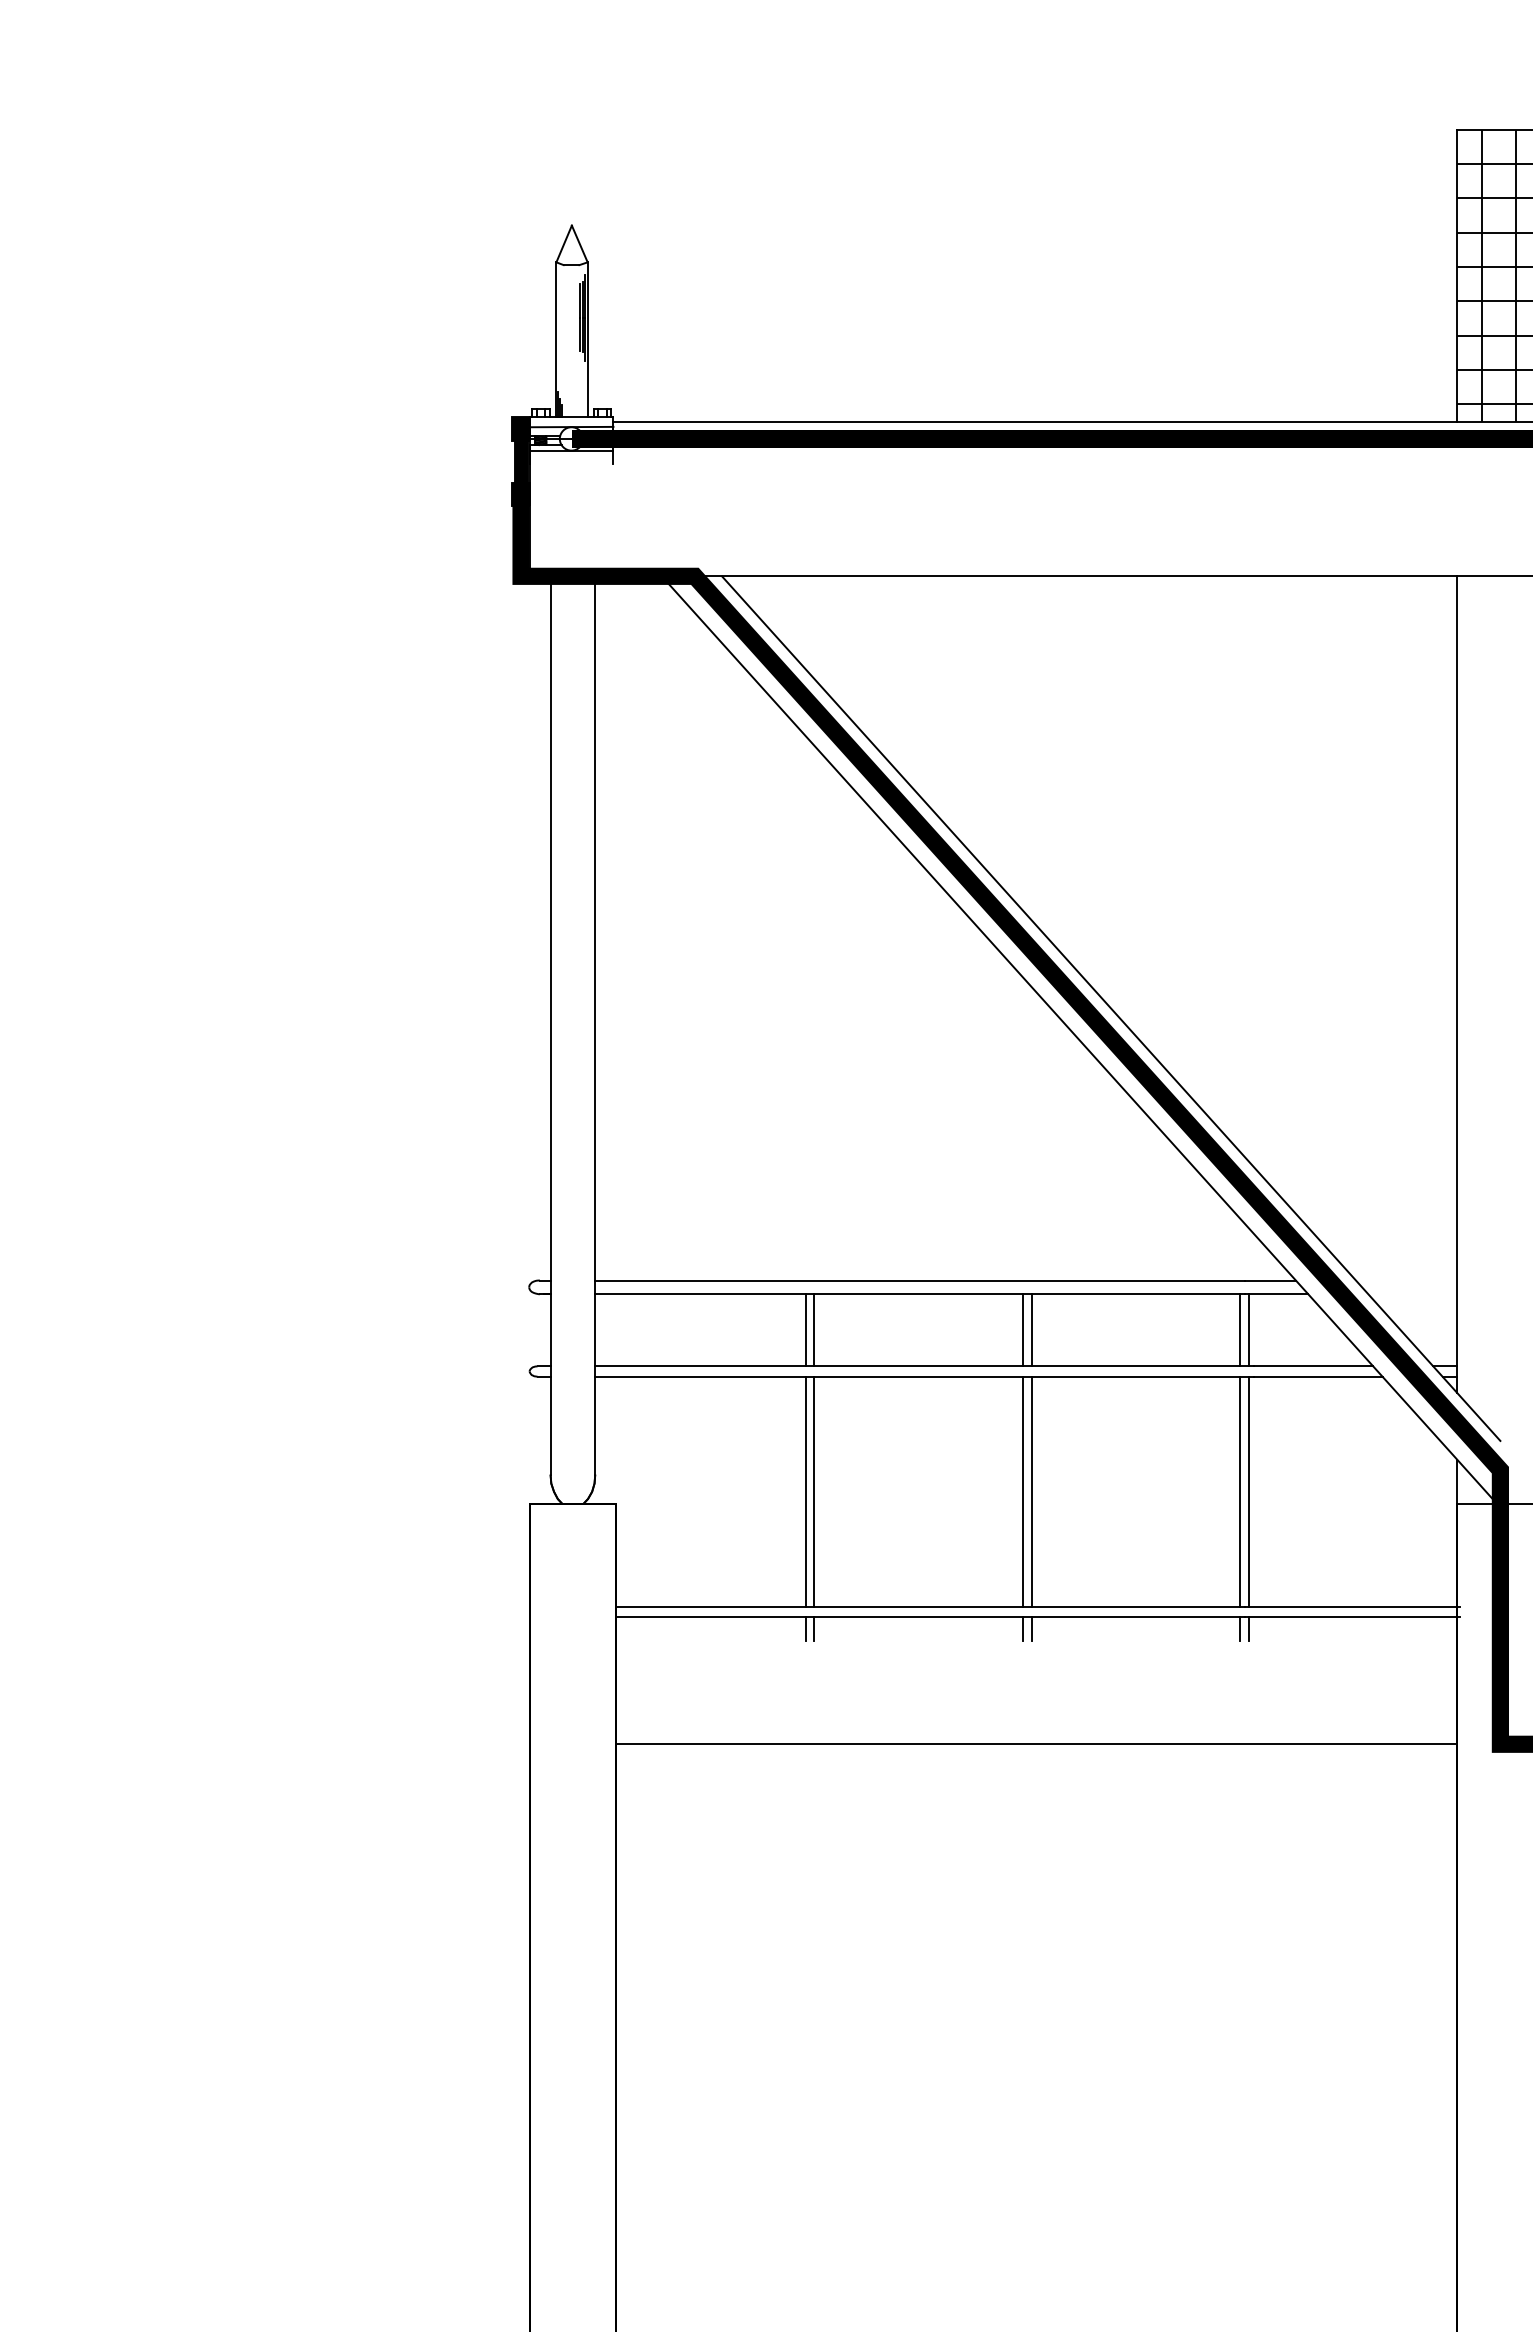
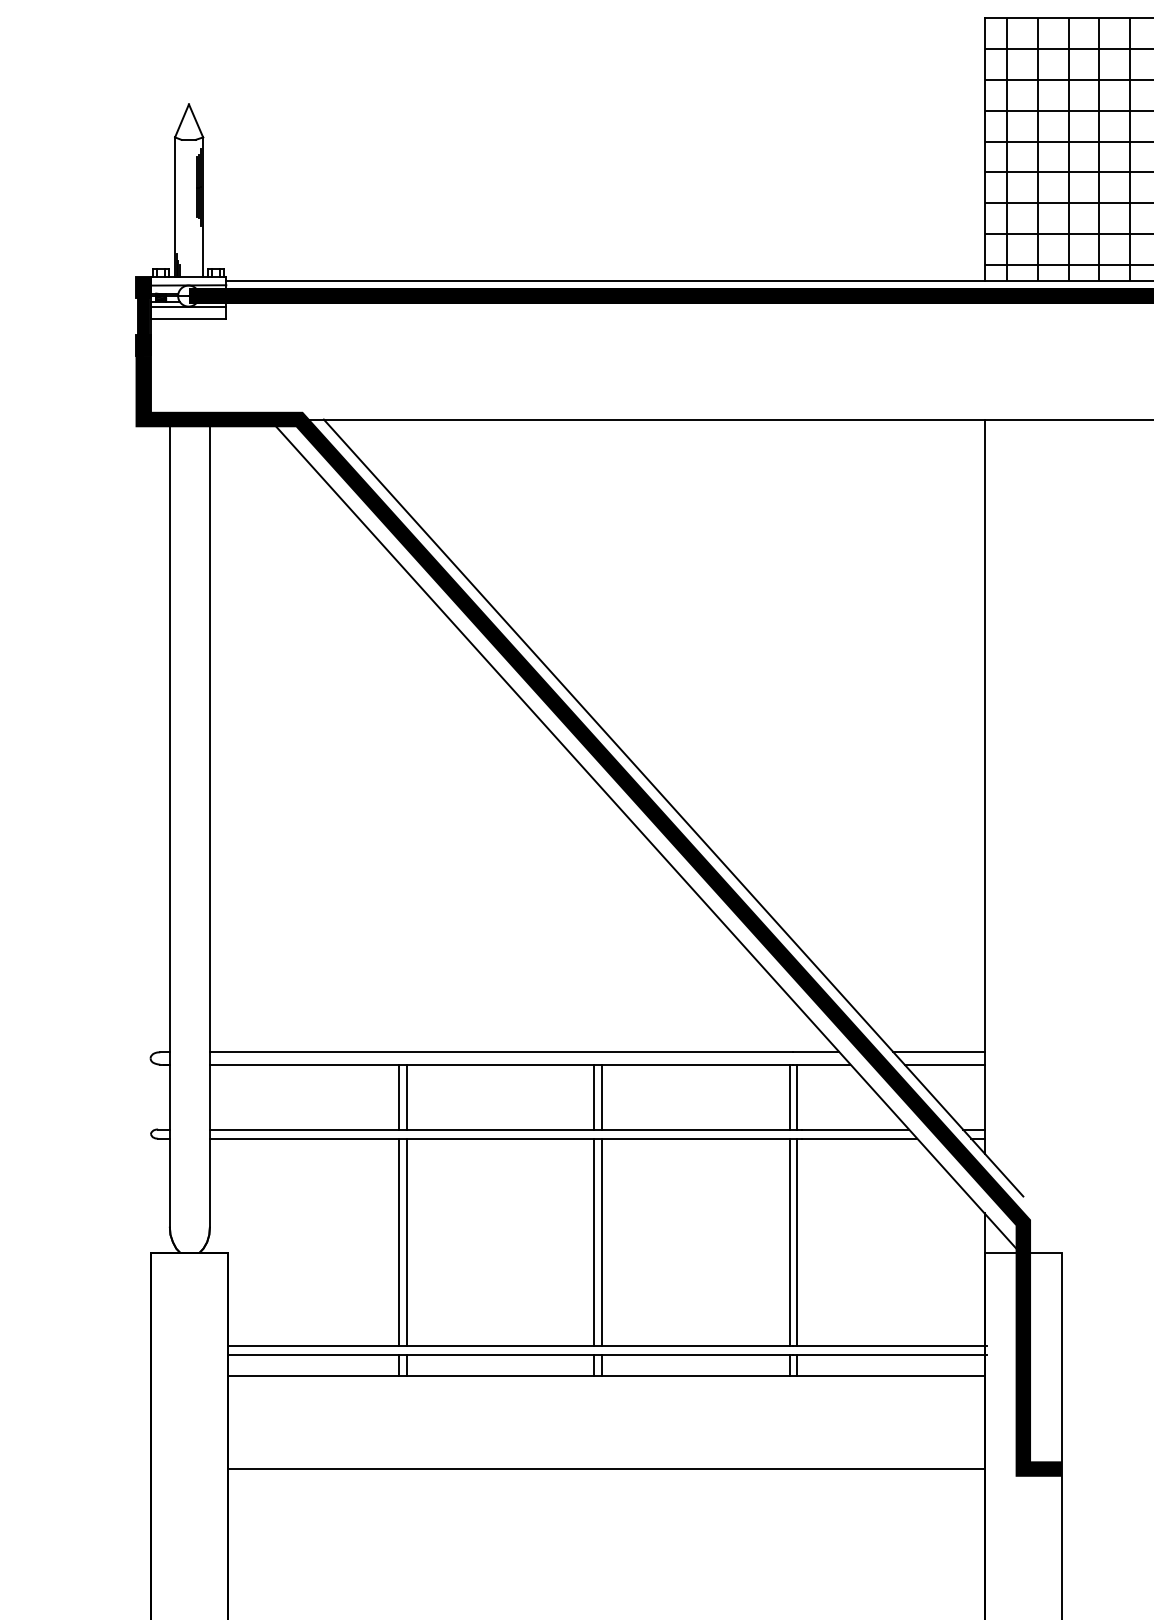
line: (571, 464) -> (188, 319), added
line: (1406, 1280) -> (938, 1052), added
line: (1412, 1294) -> (944, 1064), added
line: (1036, 1641) -> (606, 1376), added

